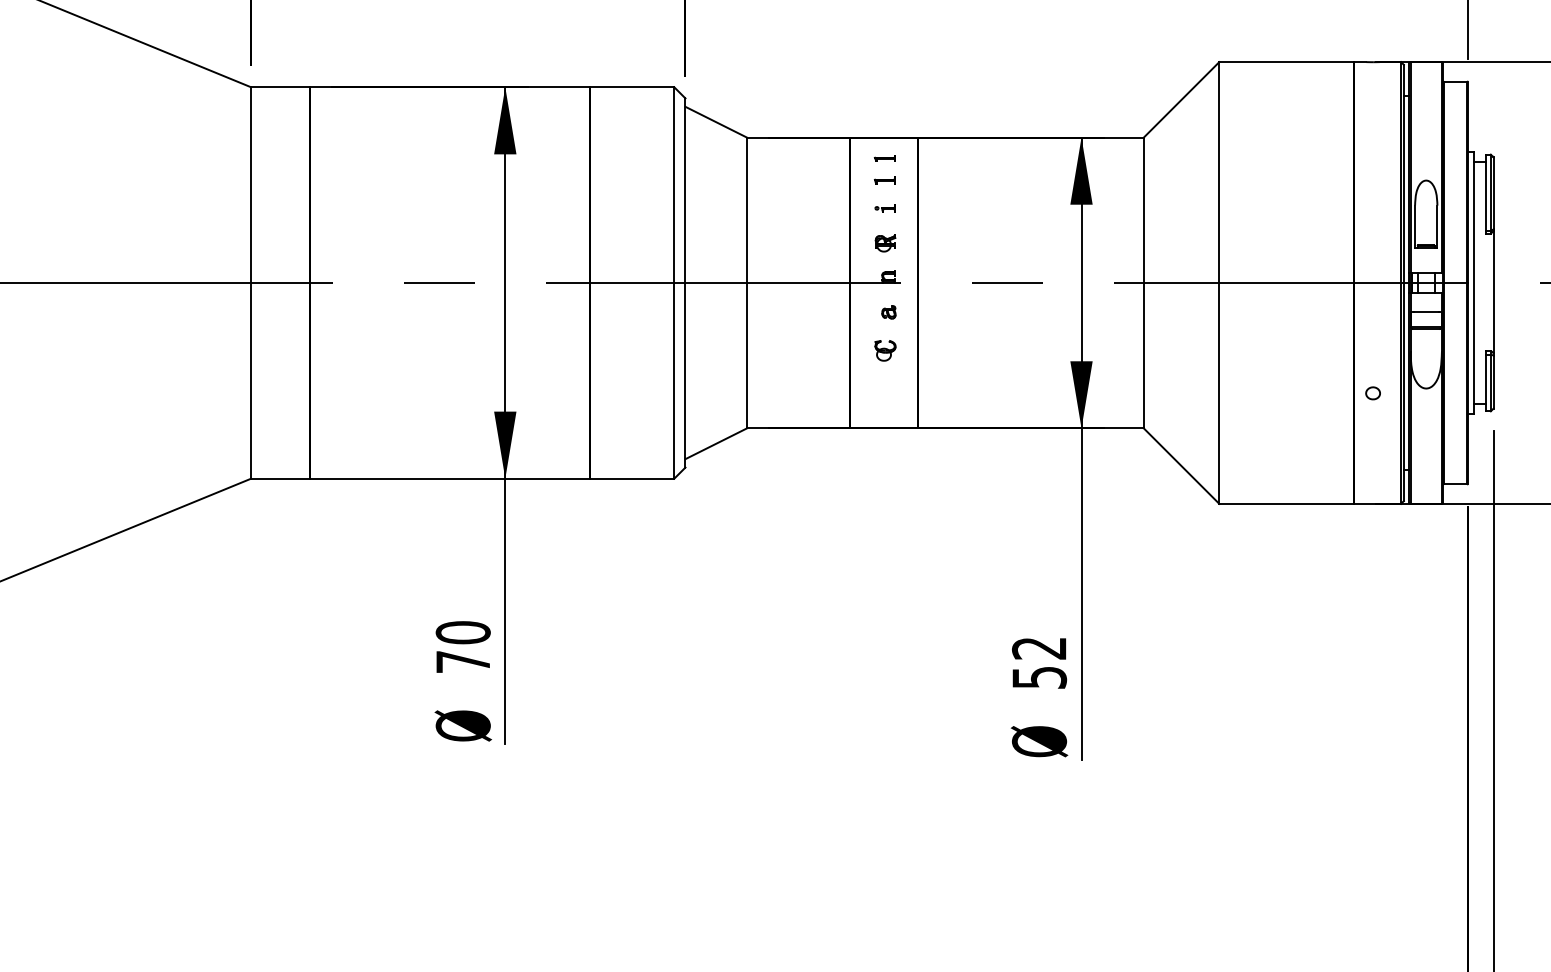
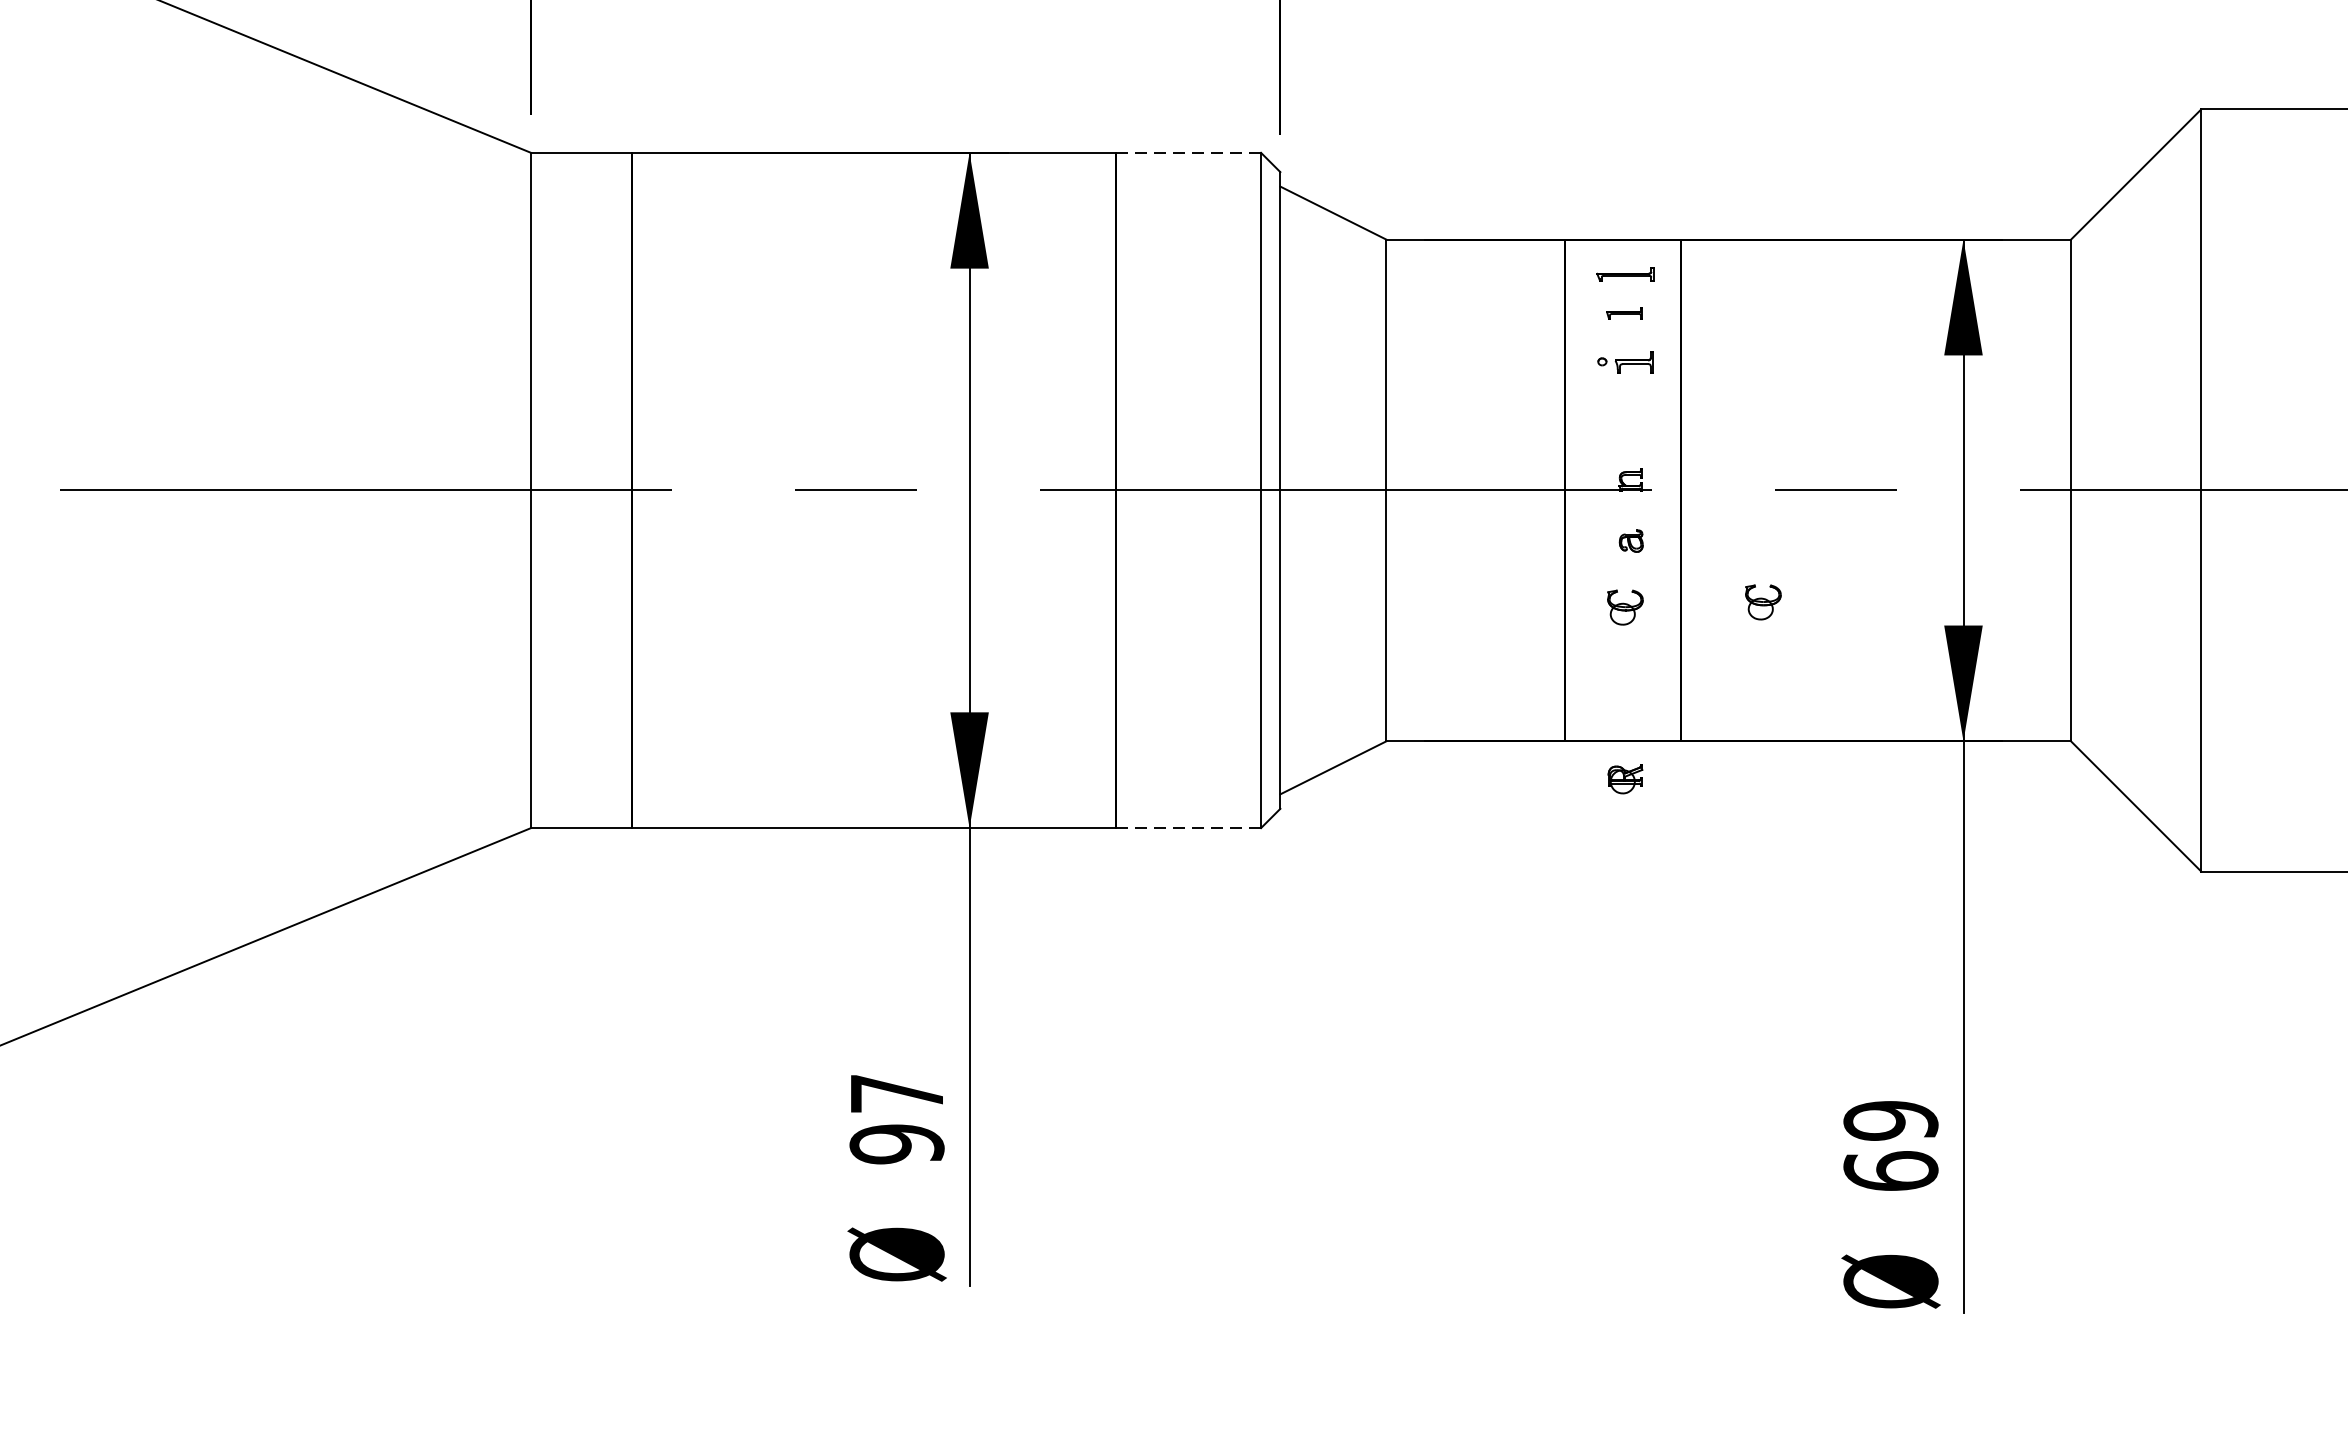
line: (632, 87) -> (1188, 153), solid -> dashed
part: (884, 158) -> (1623, 275), size x1.6
part: (884, 208) -> (1623, 361), size x1.6
part: (885, 243) -> (1625, 779), moved
part: (965, 347) -> (1763, 601), added
line: (632, 478) -> (1188, 827), solid -> dashed
text: (462, 647) -> (895, 1119), 70 -> 97
text: (1039, 662) -> (1891, 1145), 52 -> 69

